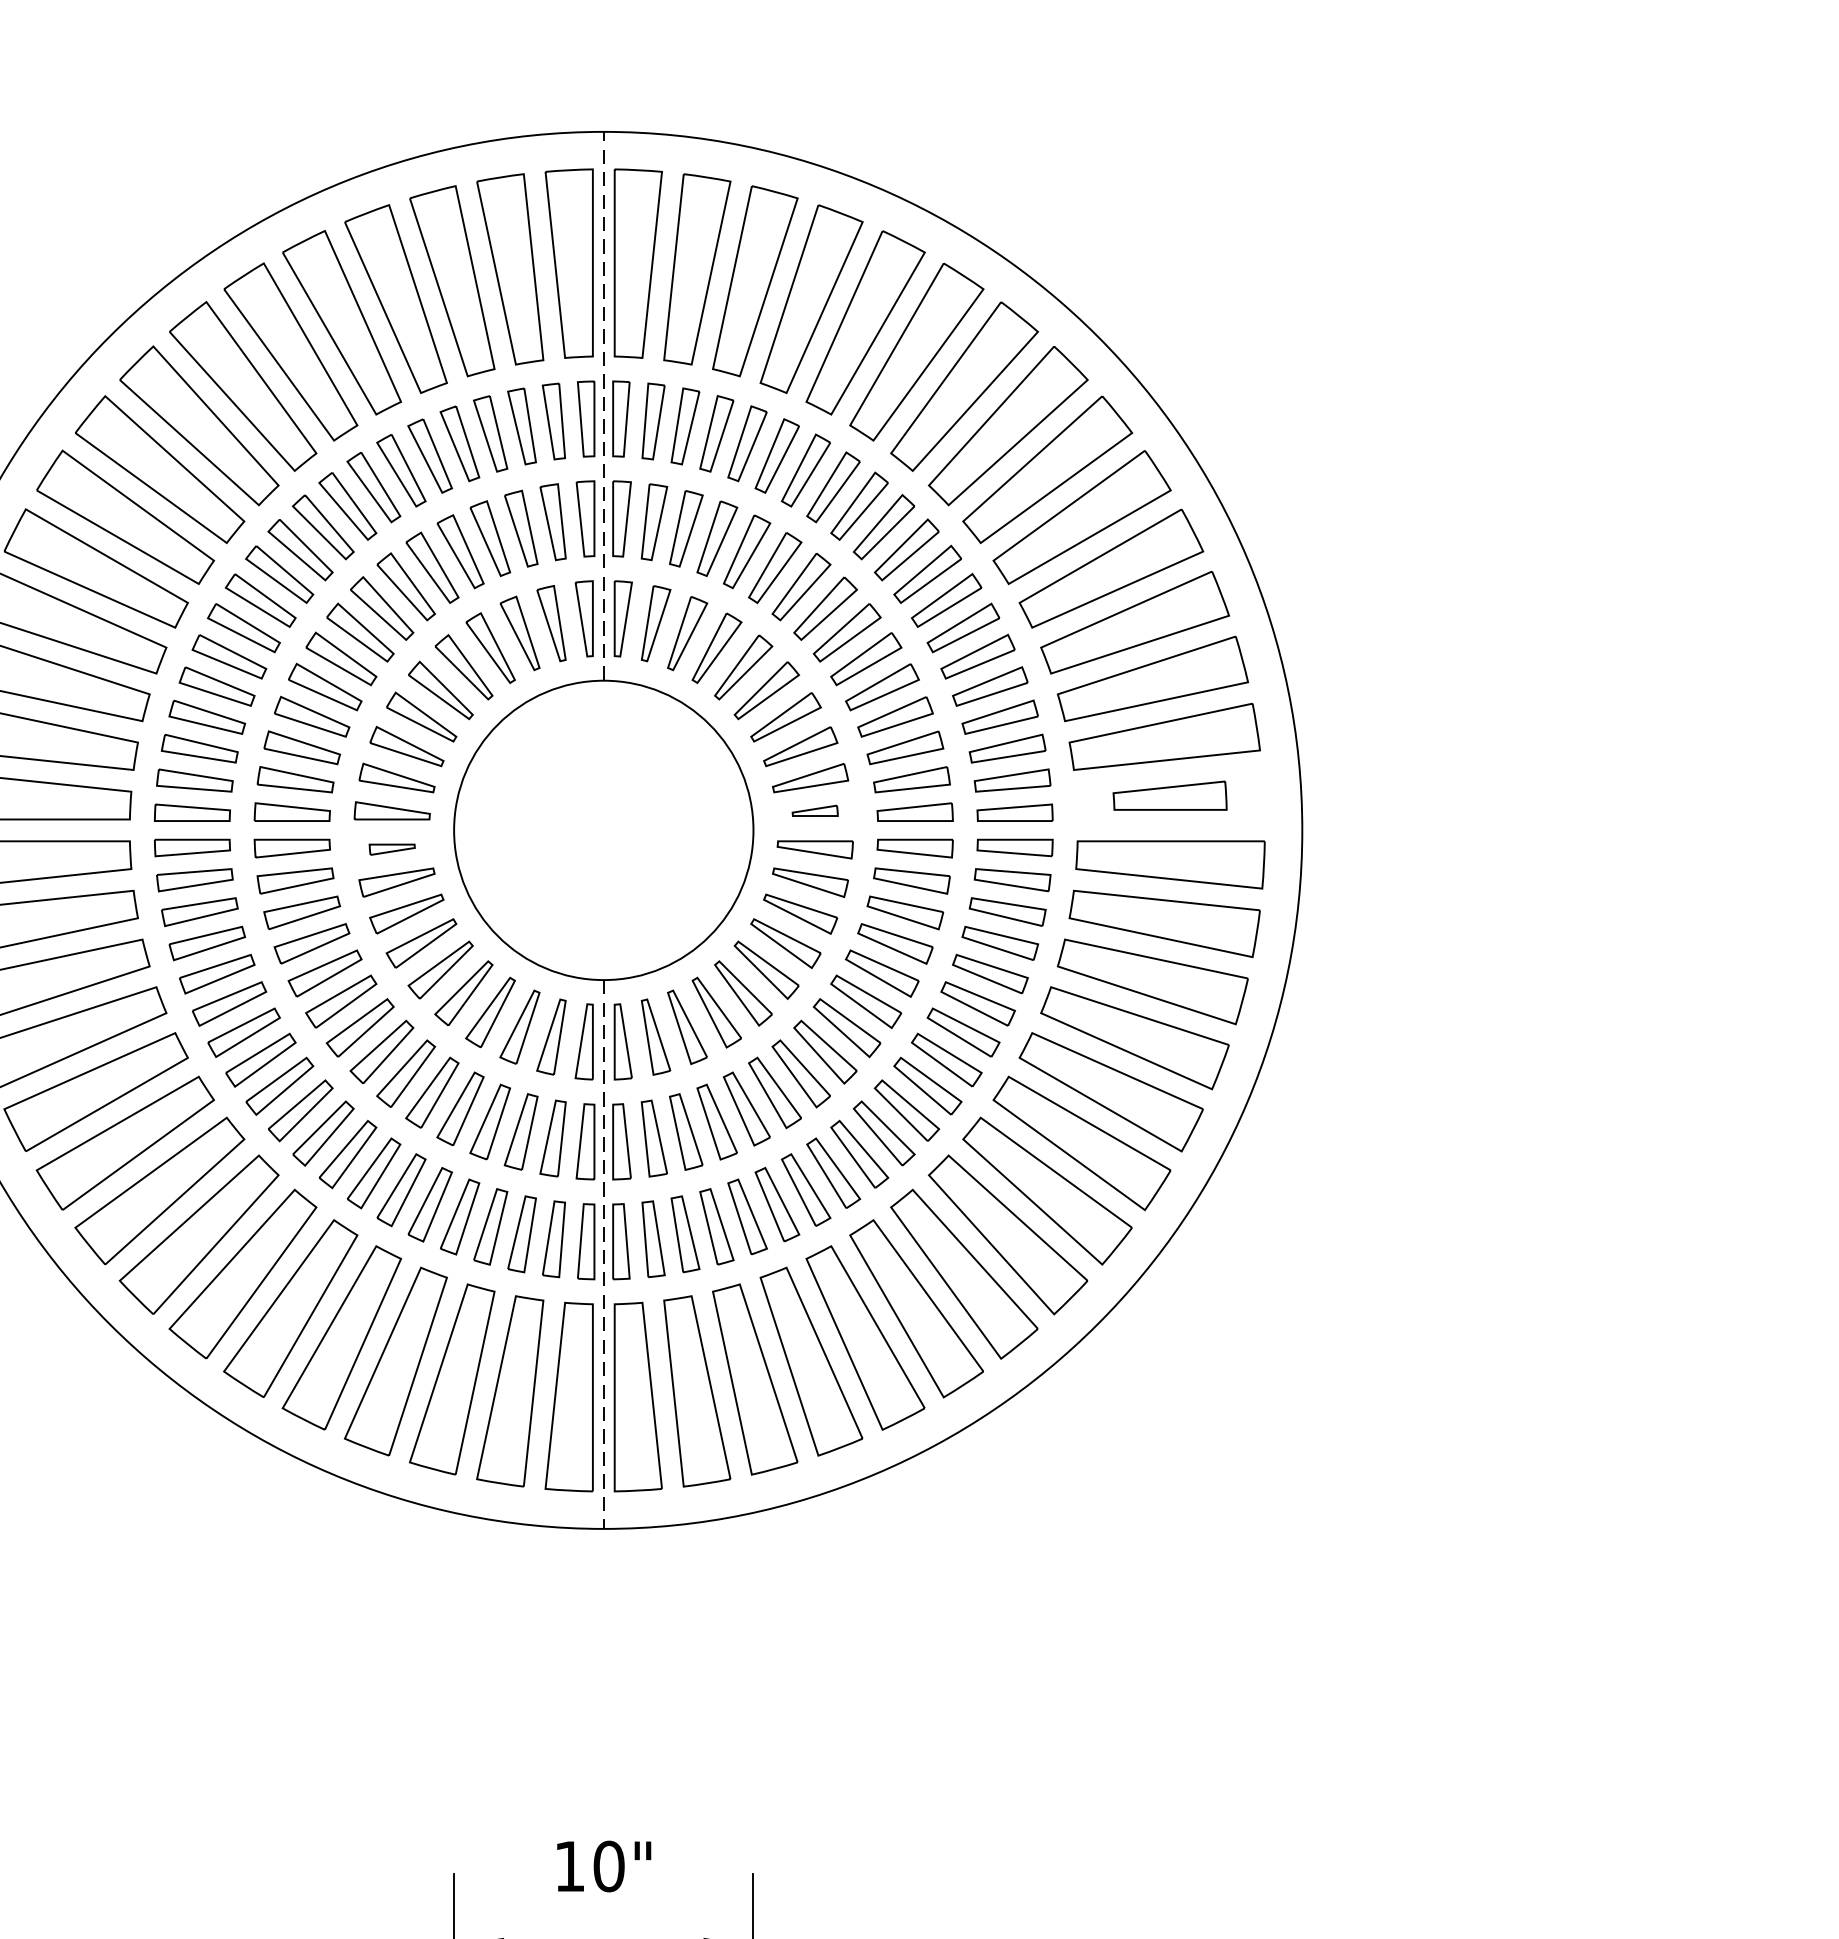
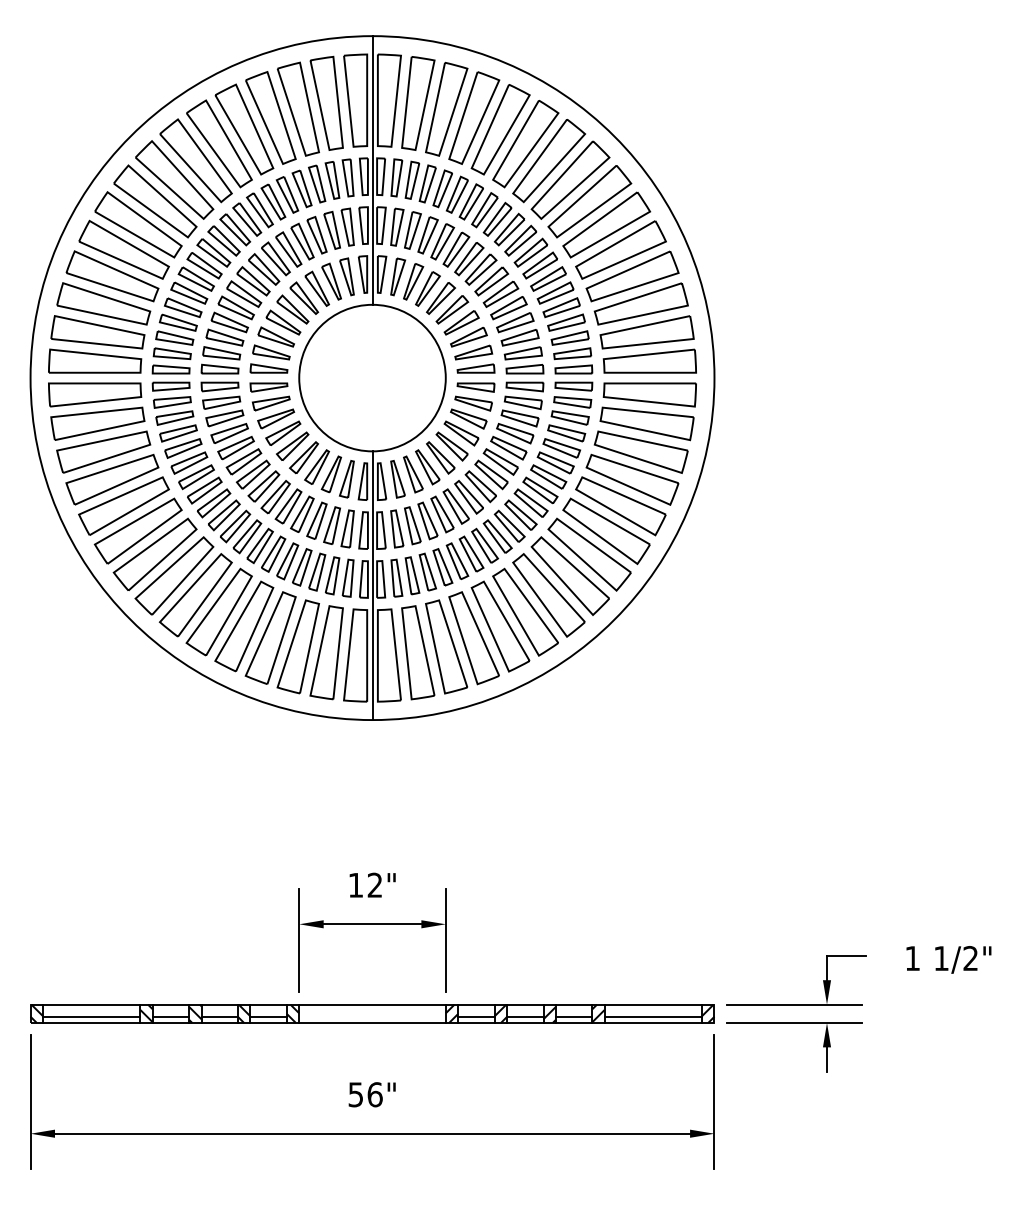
line: (603, 404) -> (372, 169), dashed -> solid
part: (1169, 794) -> (649, 360), size x1.67
part: (814, 810) -> (475, 368), size x1.67
part: (391, 849) -> (268, 387), size x1.67
line: (603, 1256) -> (372, 586), dashed -> solid
text: (607, 1864) -> (374, 884), 10" -> 12"

